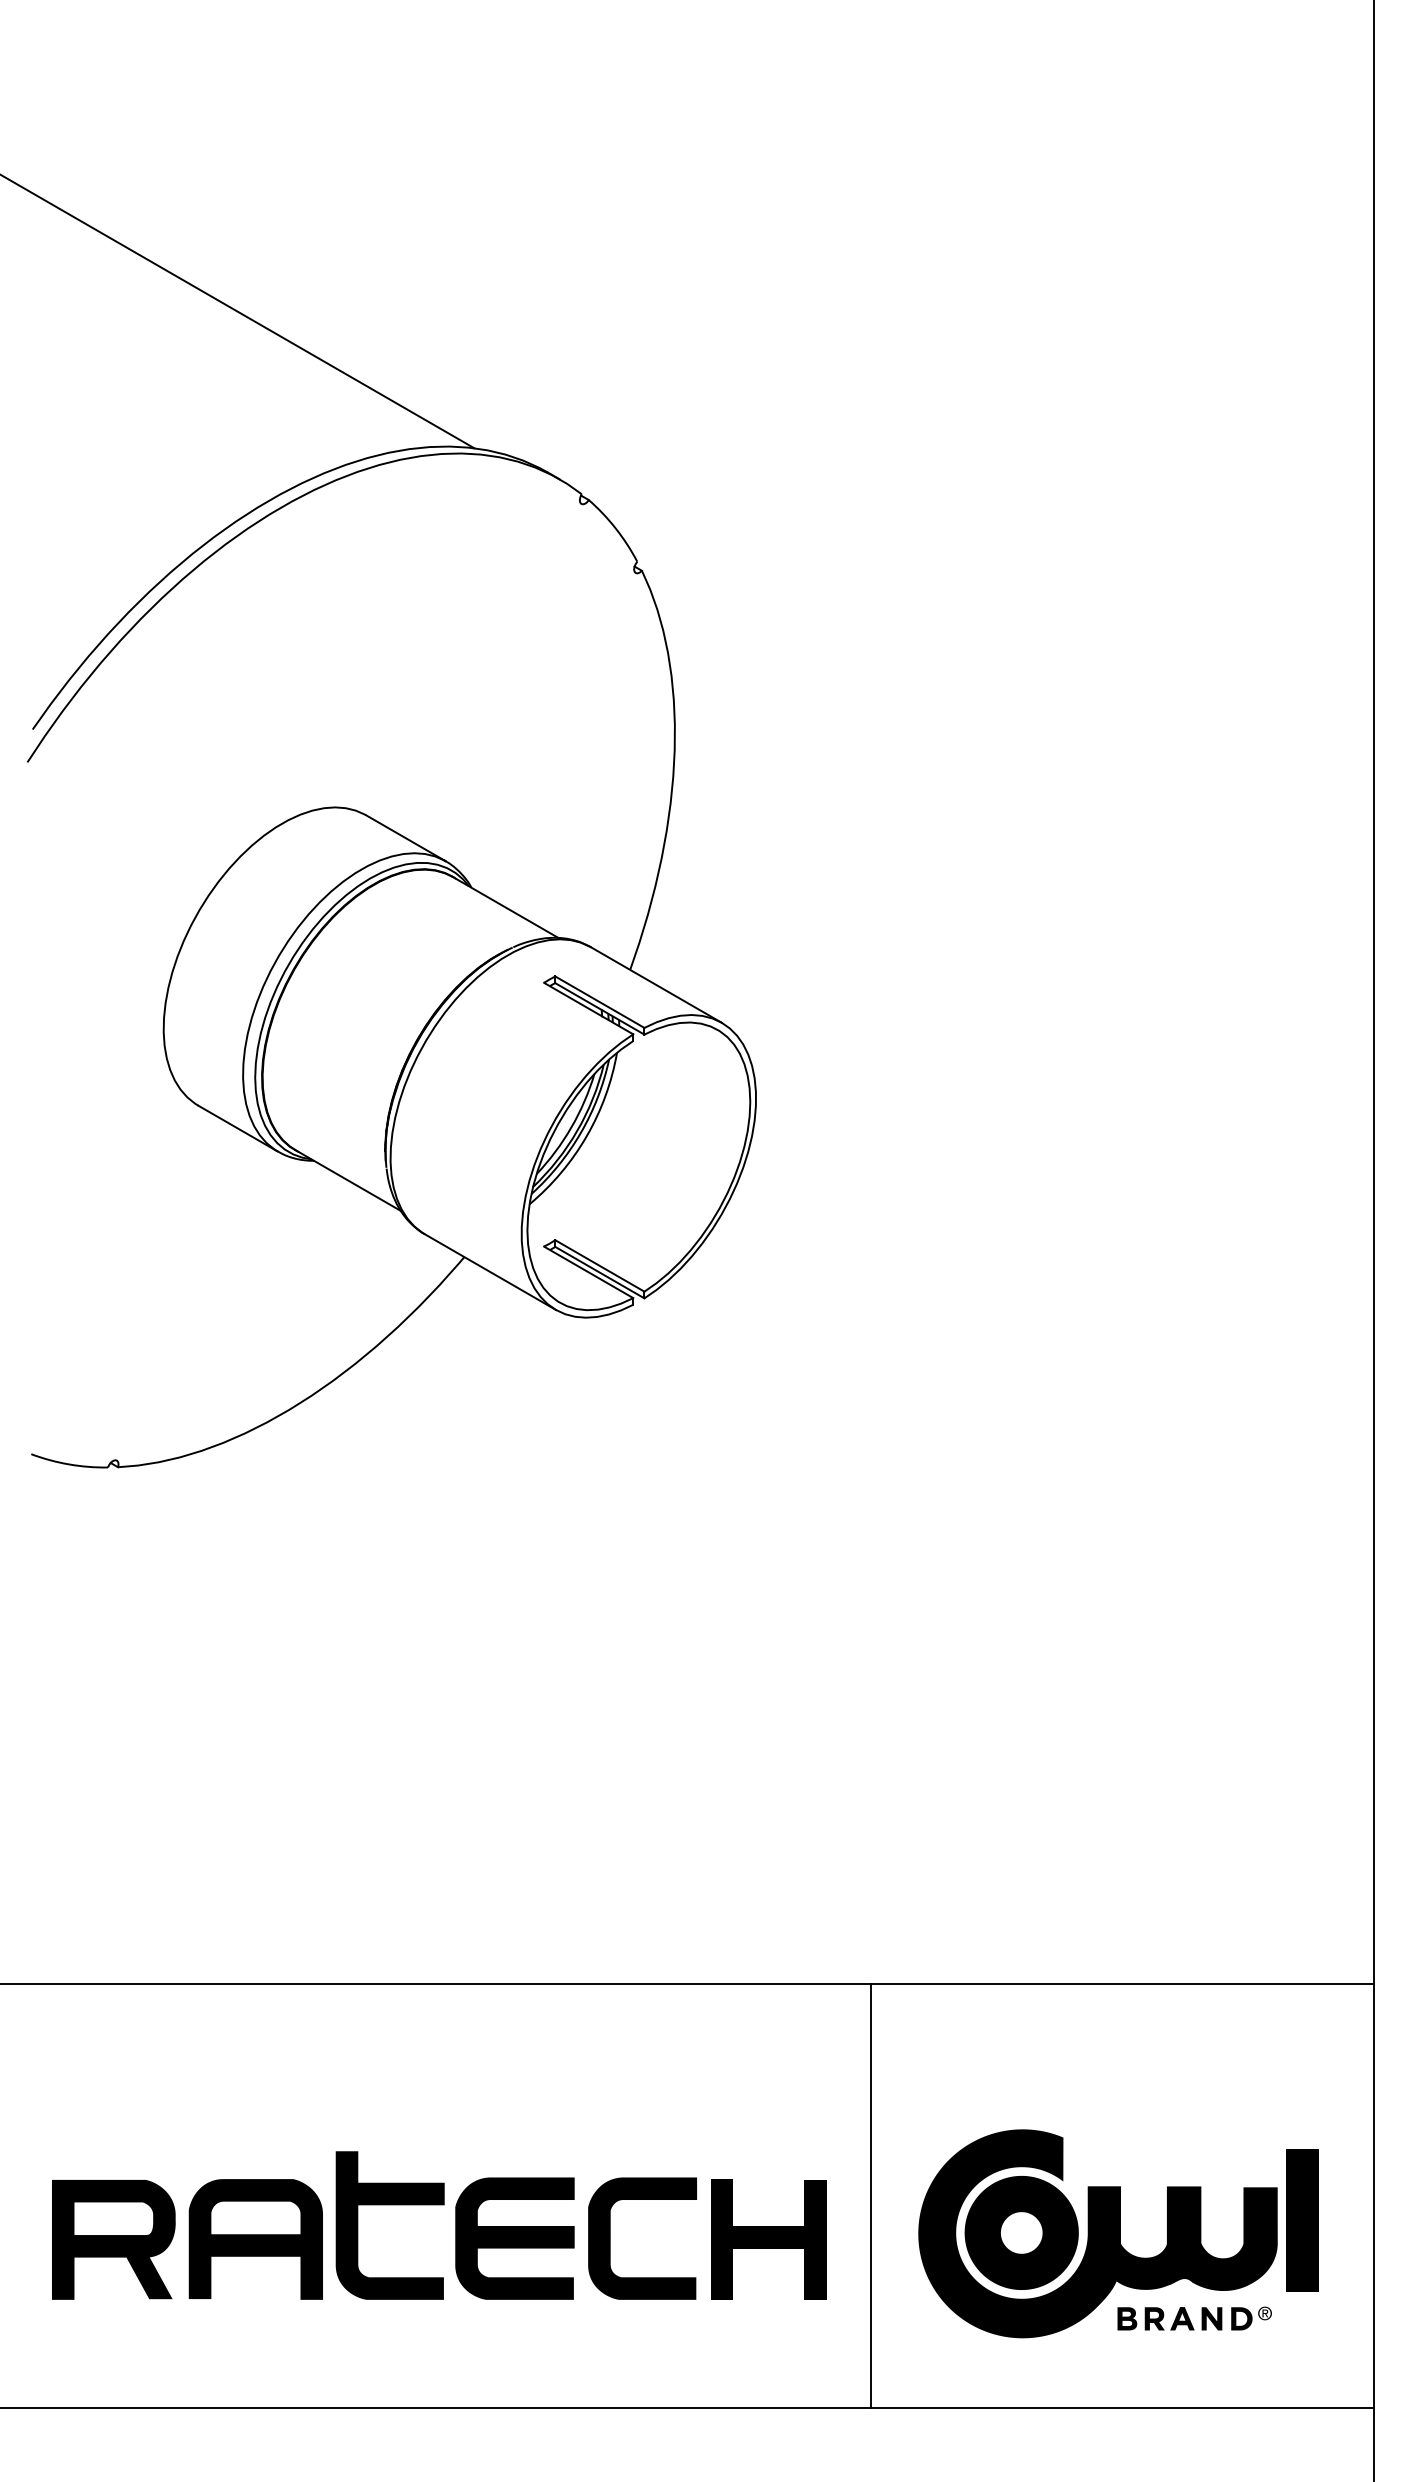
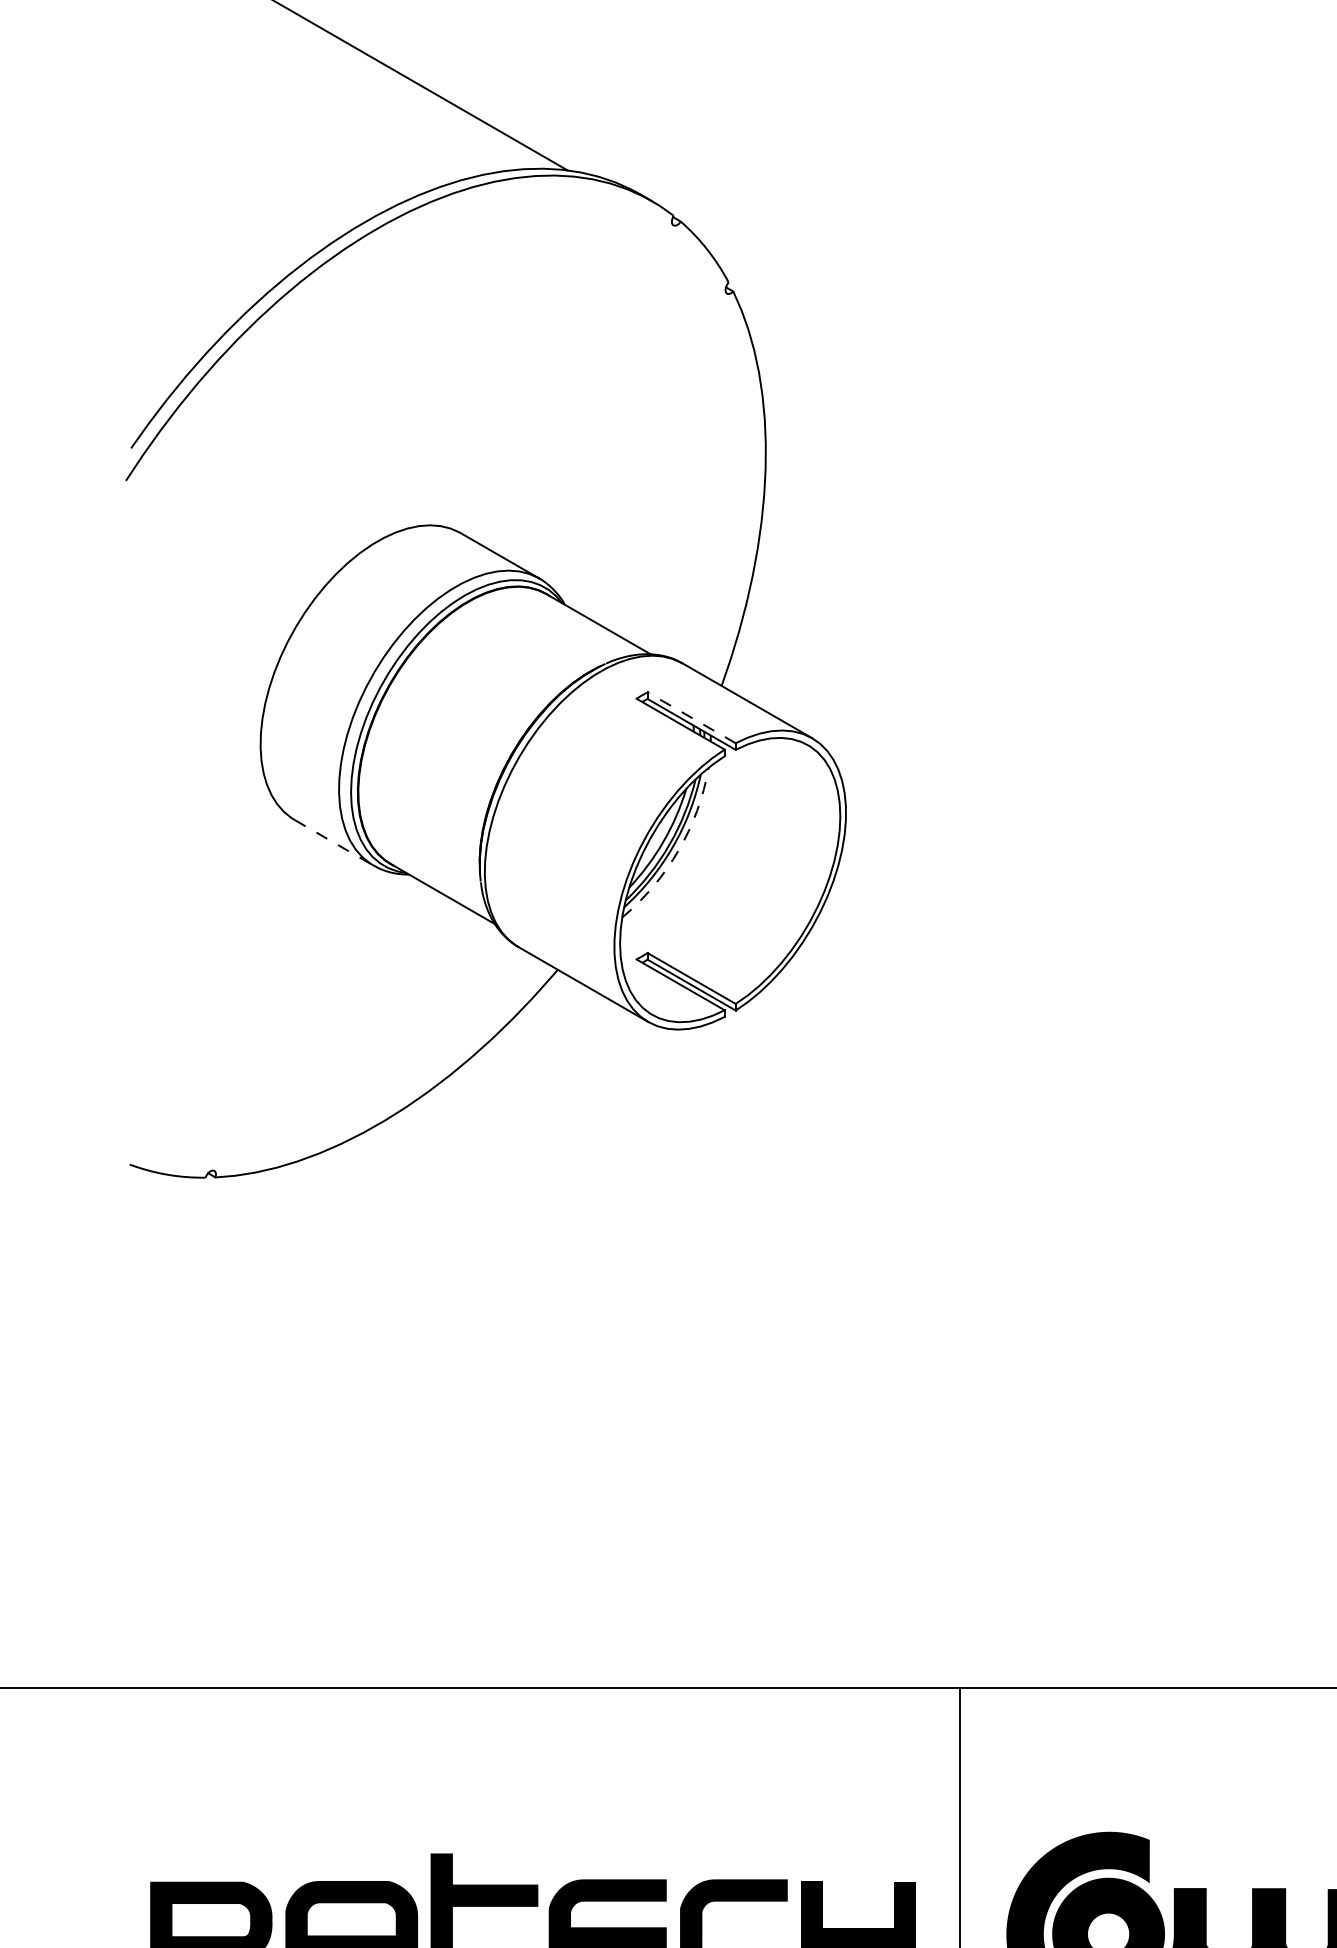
line: (599, 1001) -> (691, 717), solid -> dashed
line: (238, 1128) -> (334, 842), solid -> dashed
arc: (586, 1136) -> (678, 850), solid -> dashed

